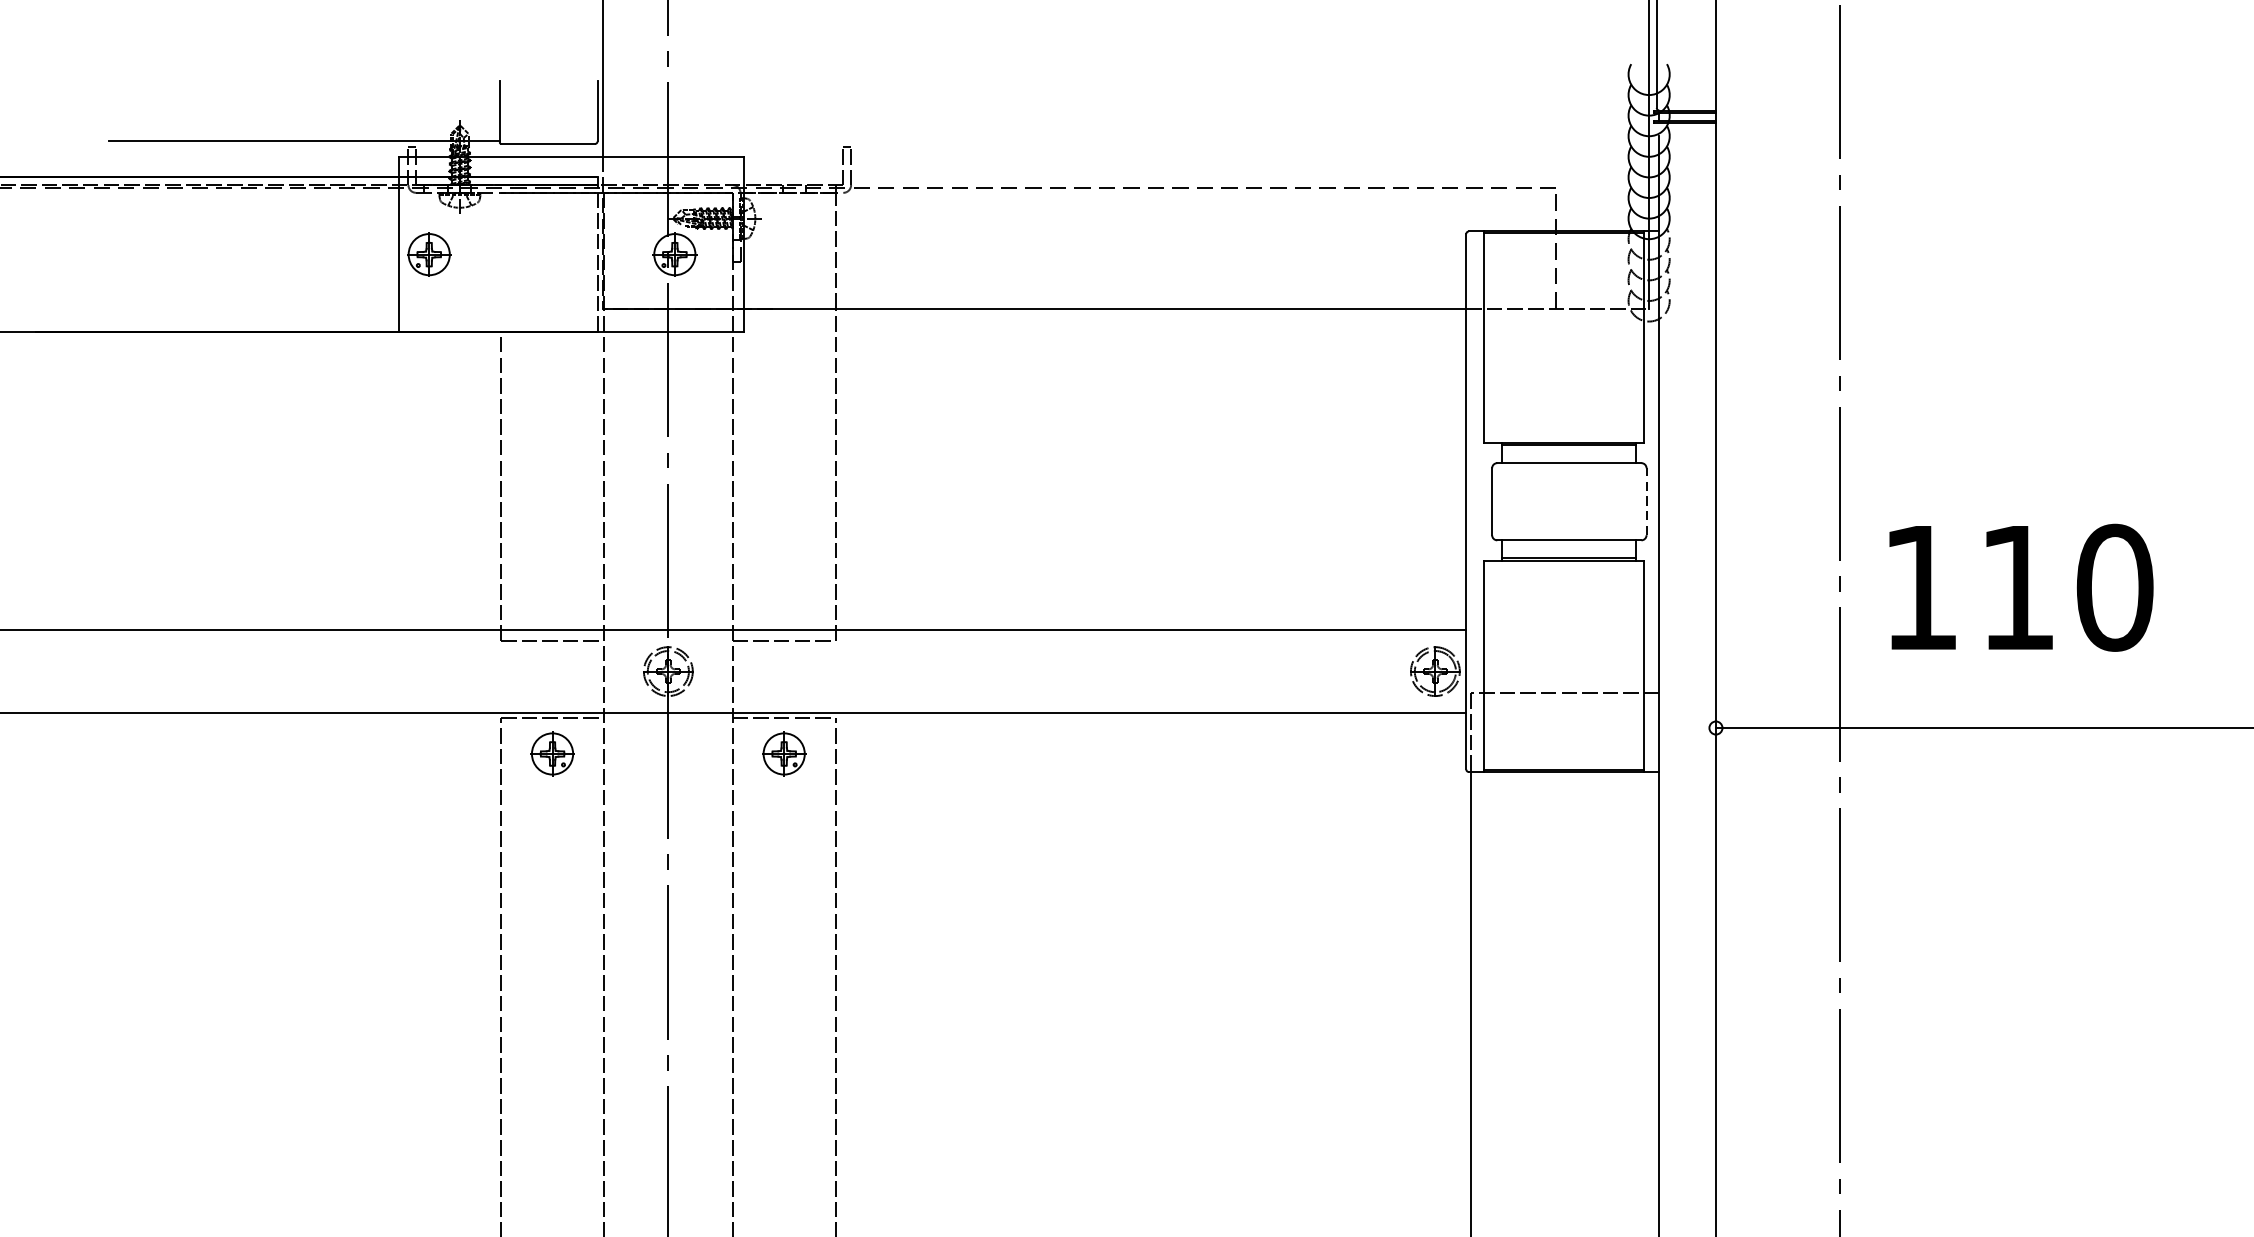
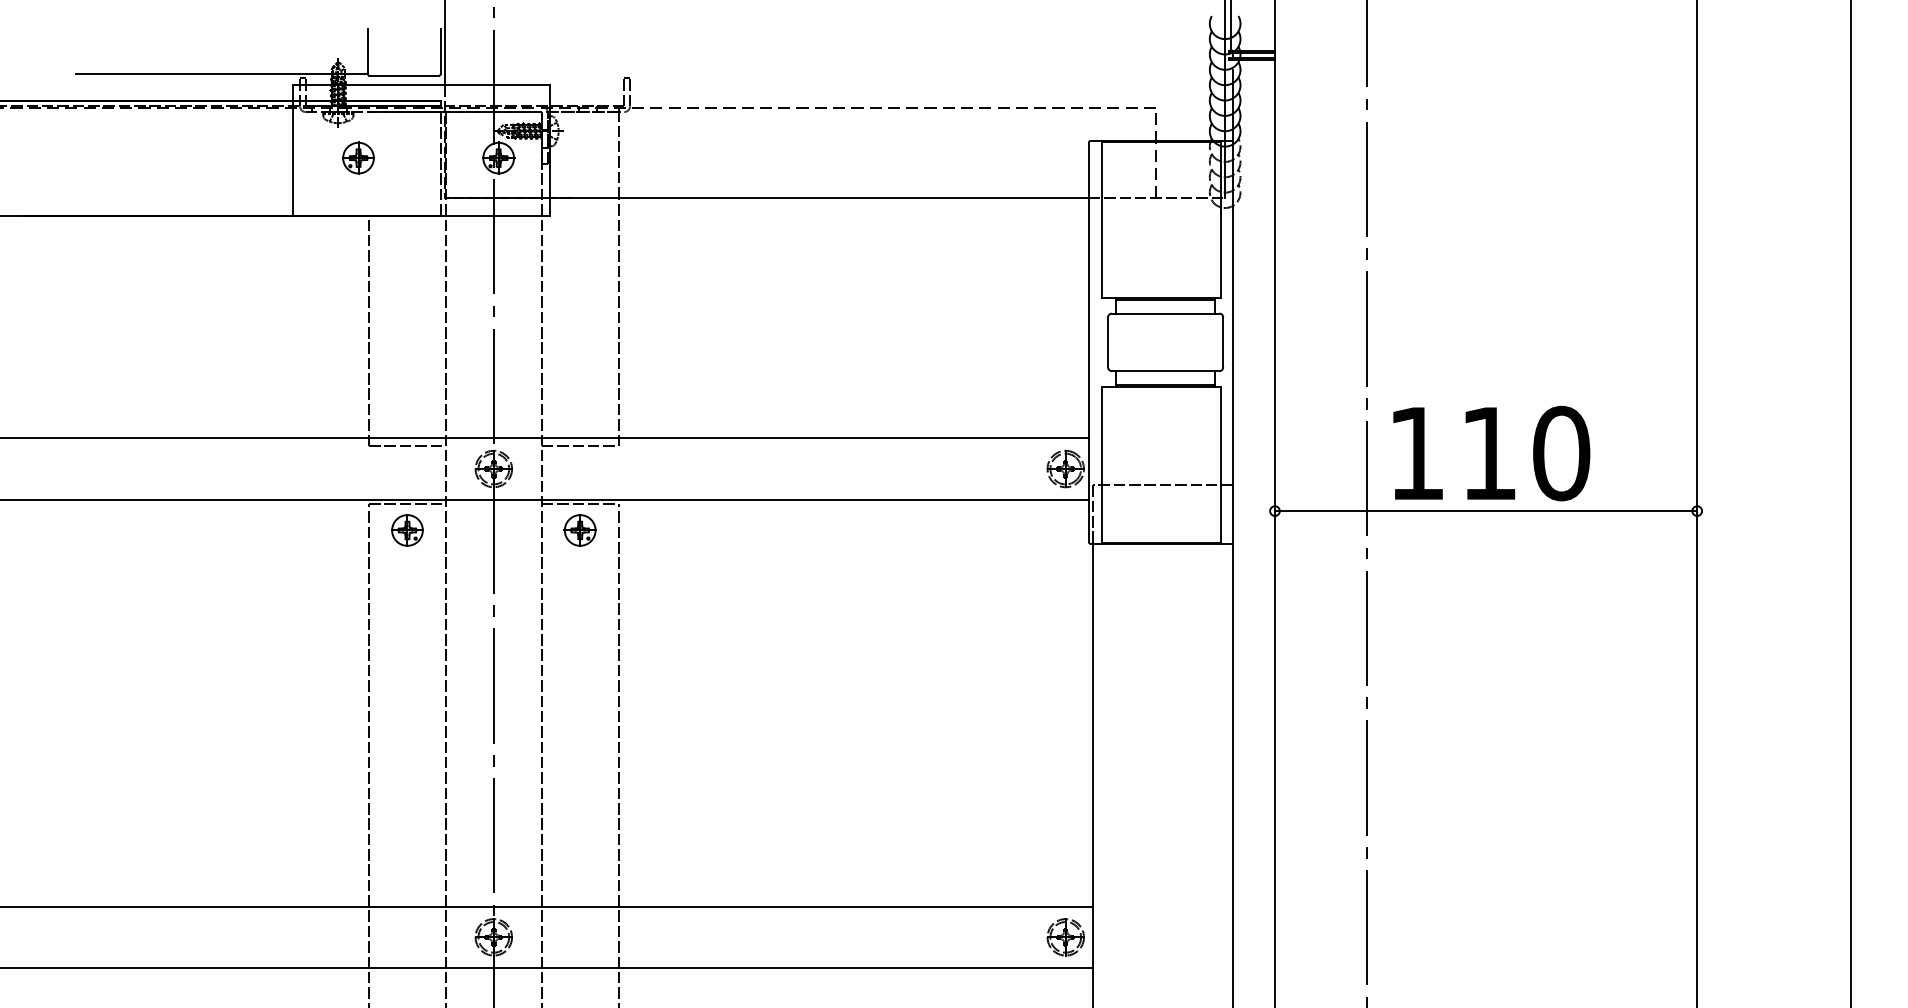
part: (429, 253) -> (358, 157), moved
line: (1646, 501) -> (1223, 342), dashed -> solid
text: (2021, 587) -> (1491, 453), moved

